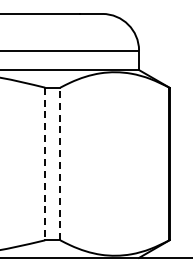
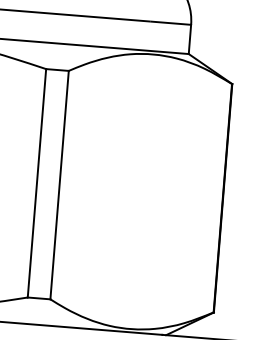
line: (60, 163) -> (59, 184), dashed -> solid
line: (45, 164) -> (37, 184), dashed -> solid

